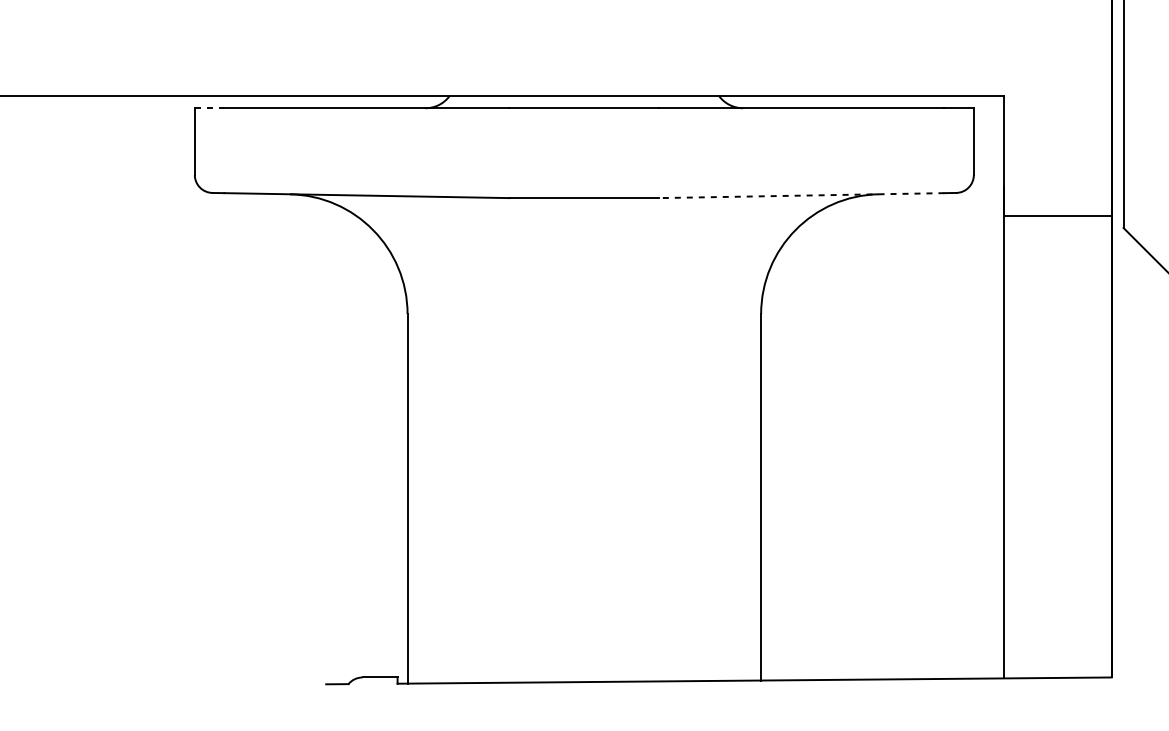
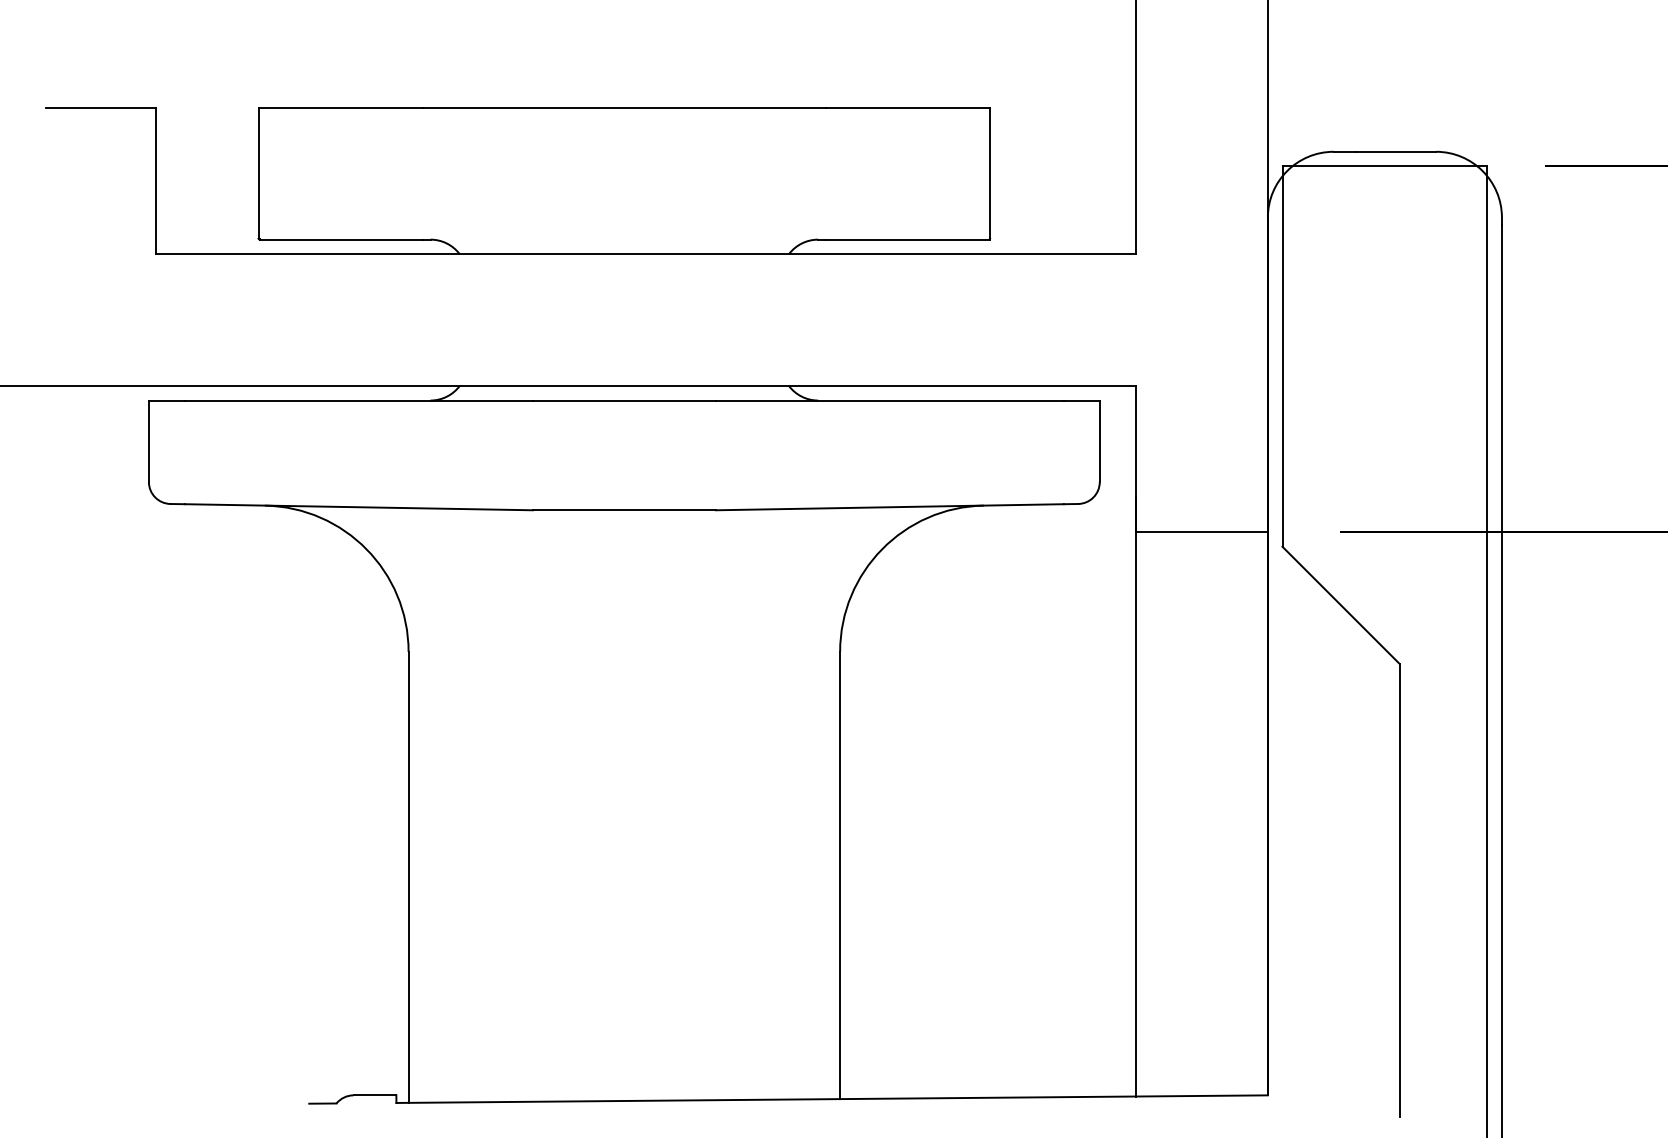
line: (209, 108) -> (166, 400), dashed -> solid
line: (801, 195) -> (889, 507), dashed -> solid

